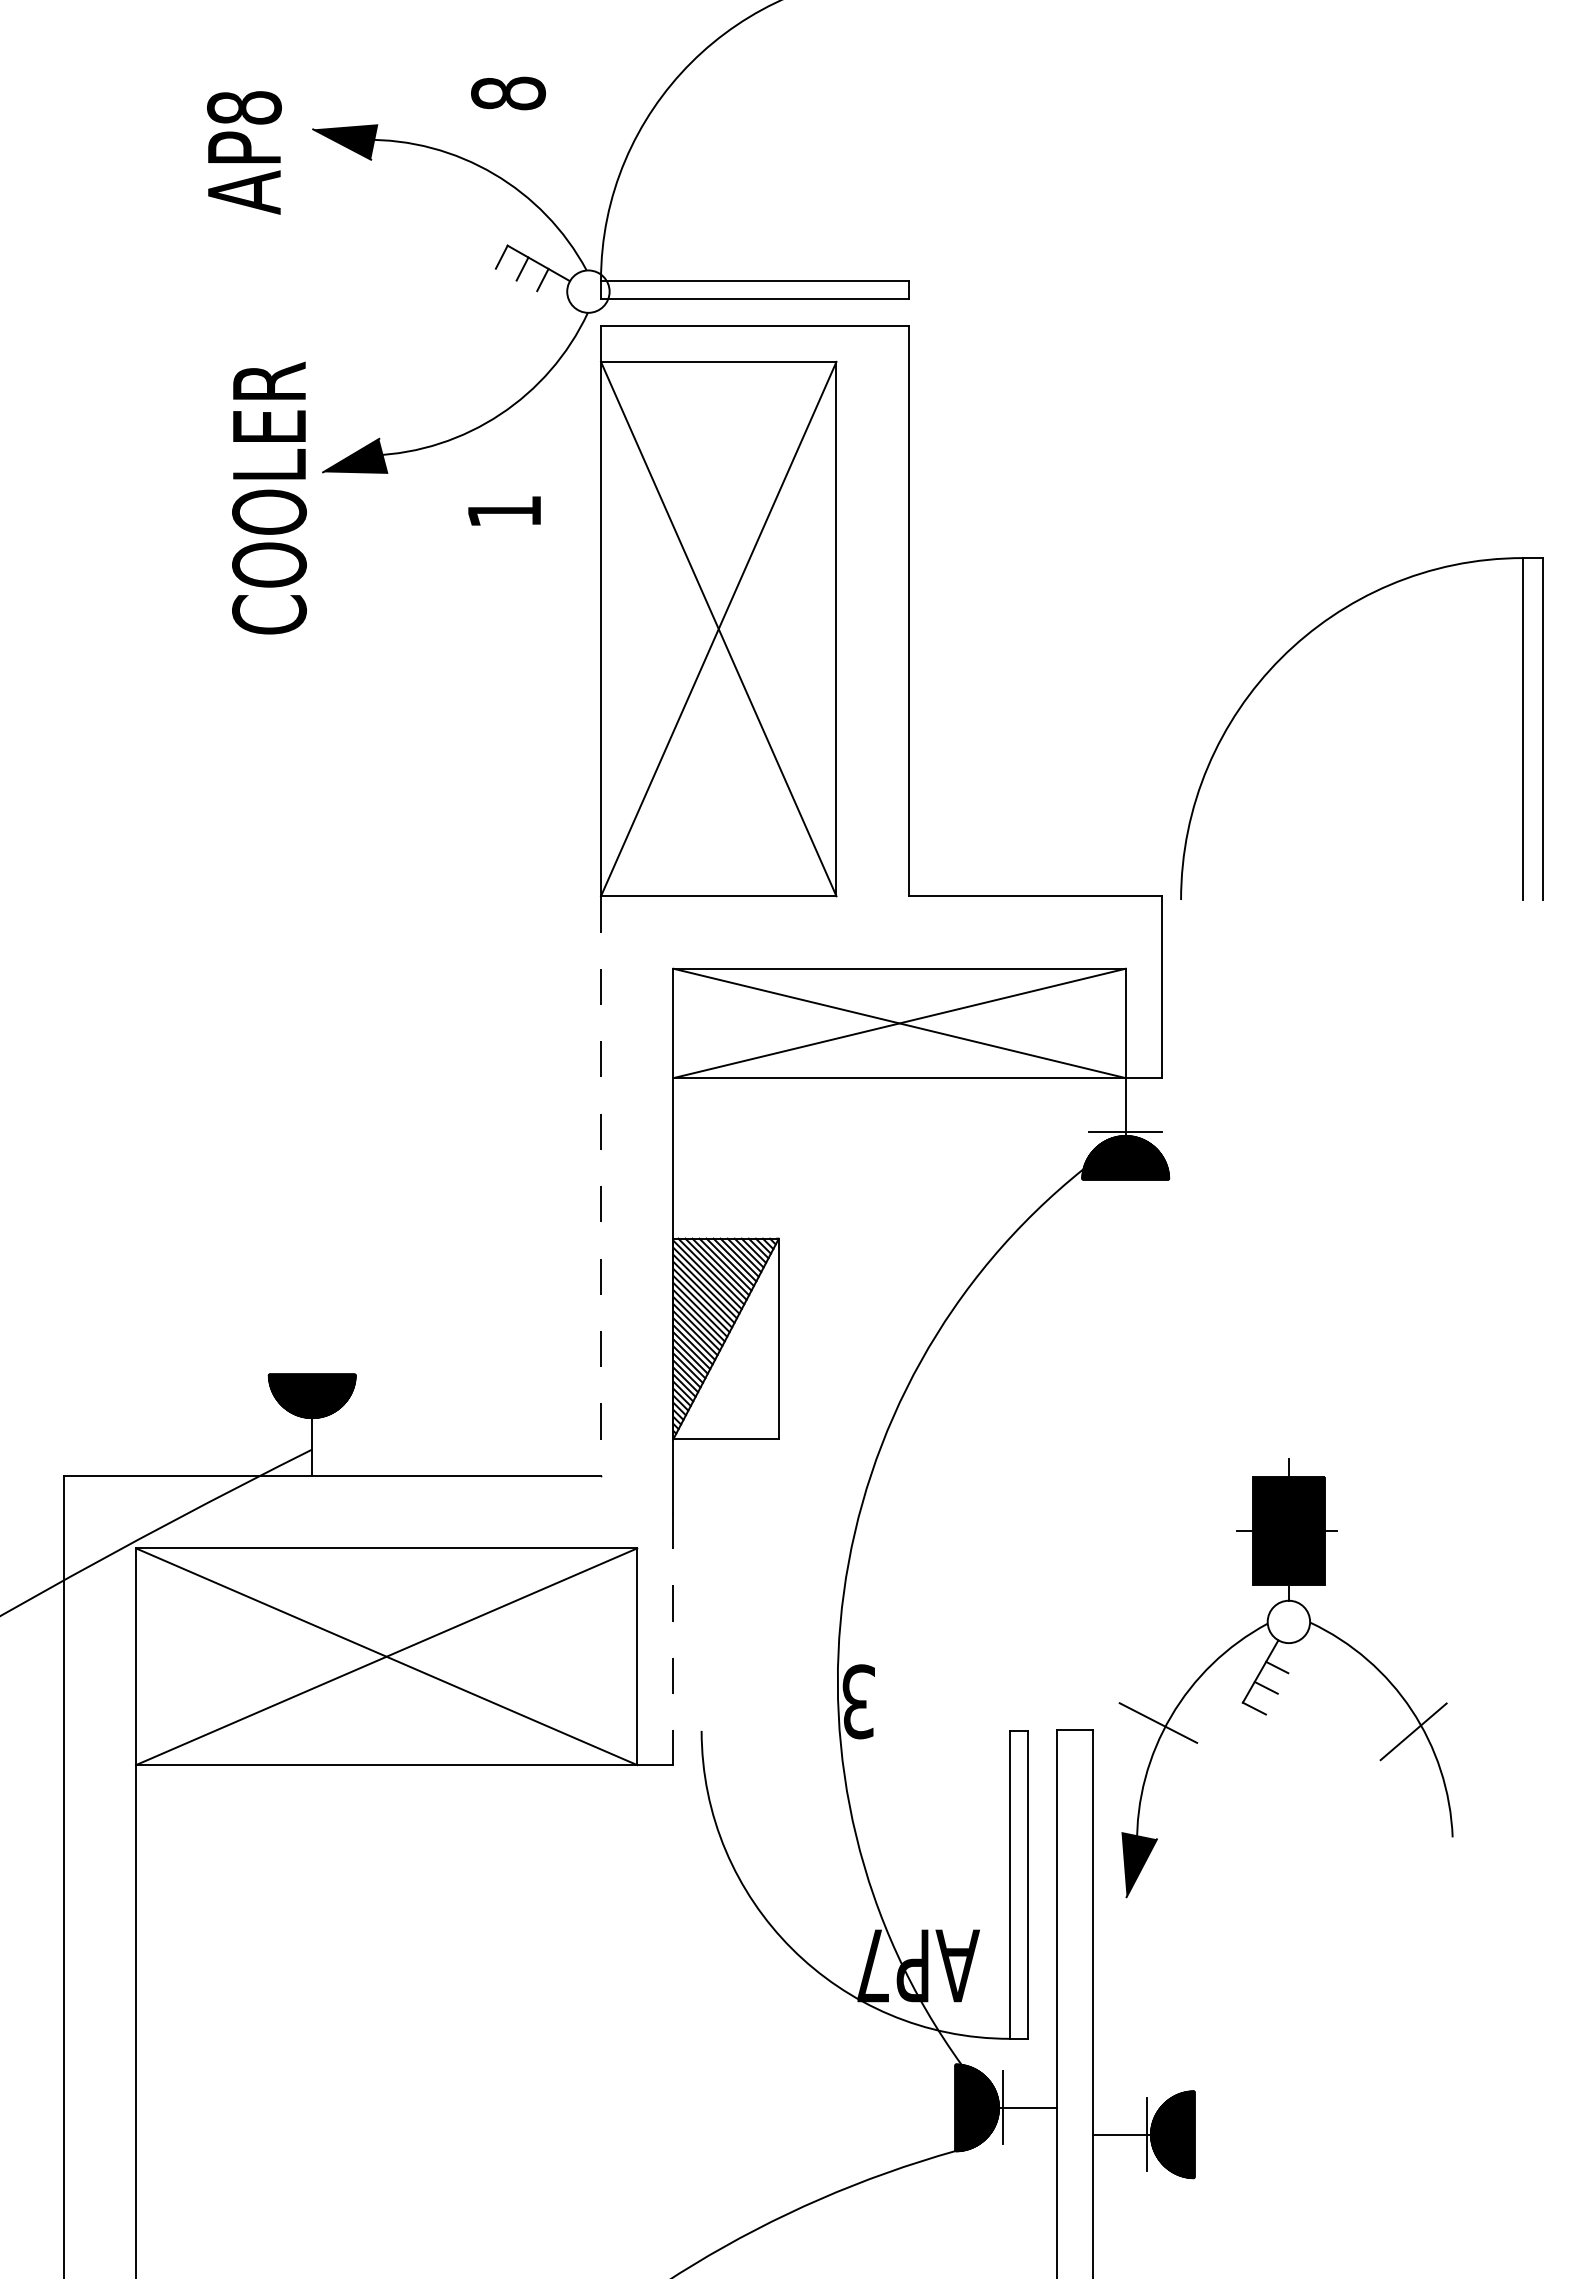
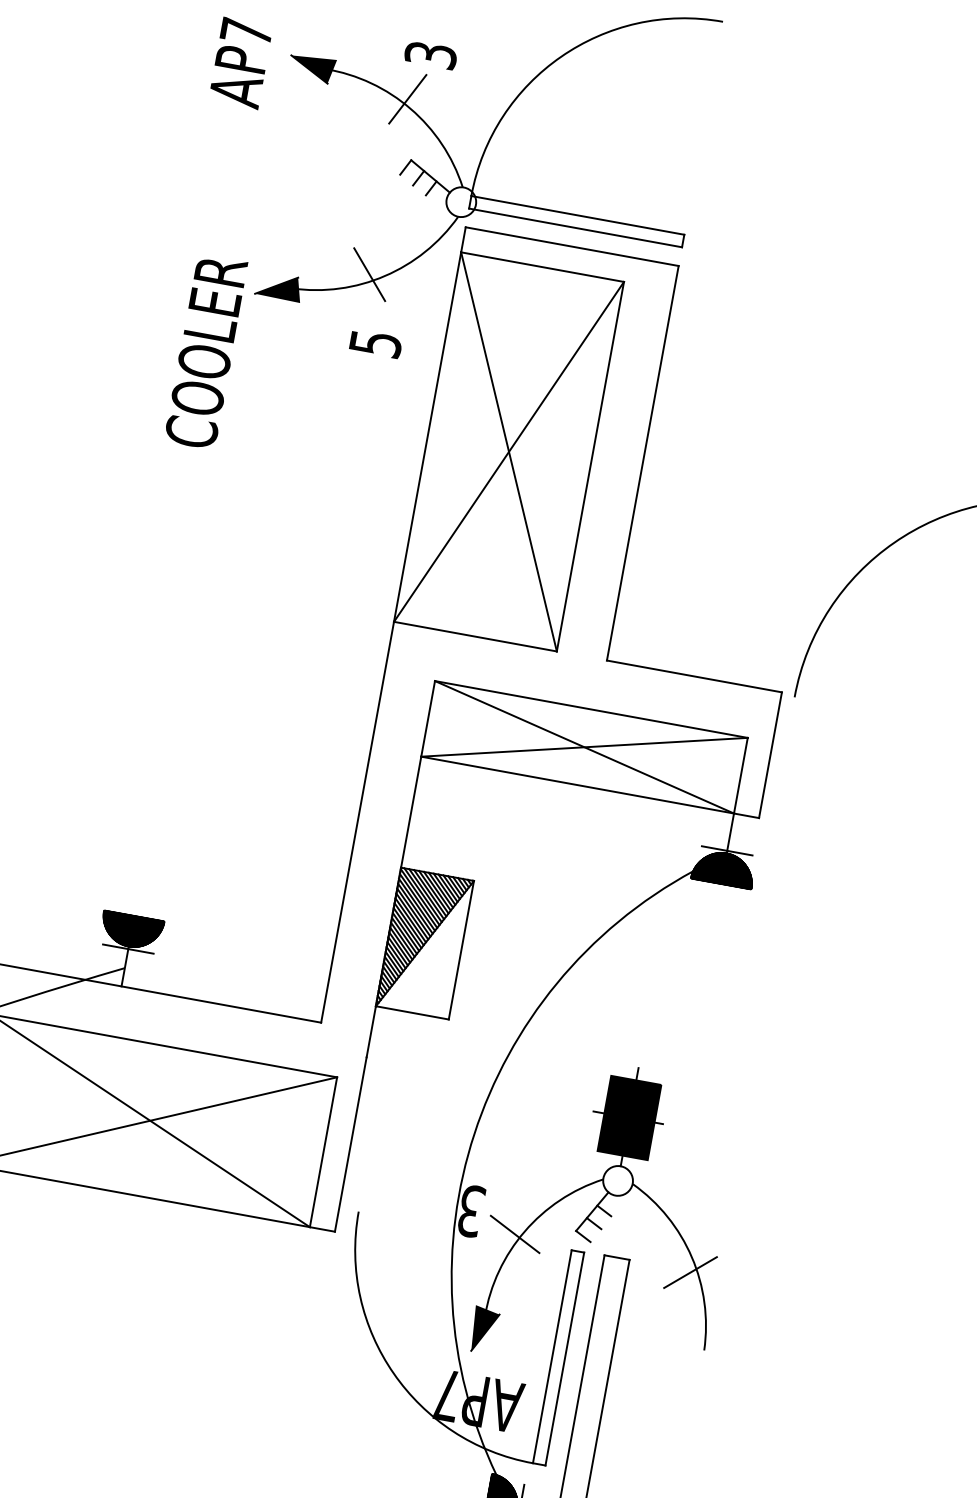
text: (508, 93) -> (430, 55), 8 -> 3
text: (244, 107) -> (246, 31), AP8 -> AP7
line: (487, 160) -> (408, 98), added
line: (478, 416) -> (369, 274), added
text: (269, 497) -> (206, 351), moved
text: (505, 511) -> (376, 343), 1 -> 5
line: (601, 1186) -> (357, 822), dashed -> solid
line: (311, 1422) -> (127, 949), added
line: (673, 1639) -> (350, 1144), dashed -> solid
part: (1285, 1678) -> (608, 1219), moved

